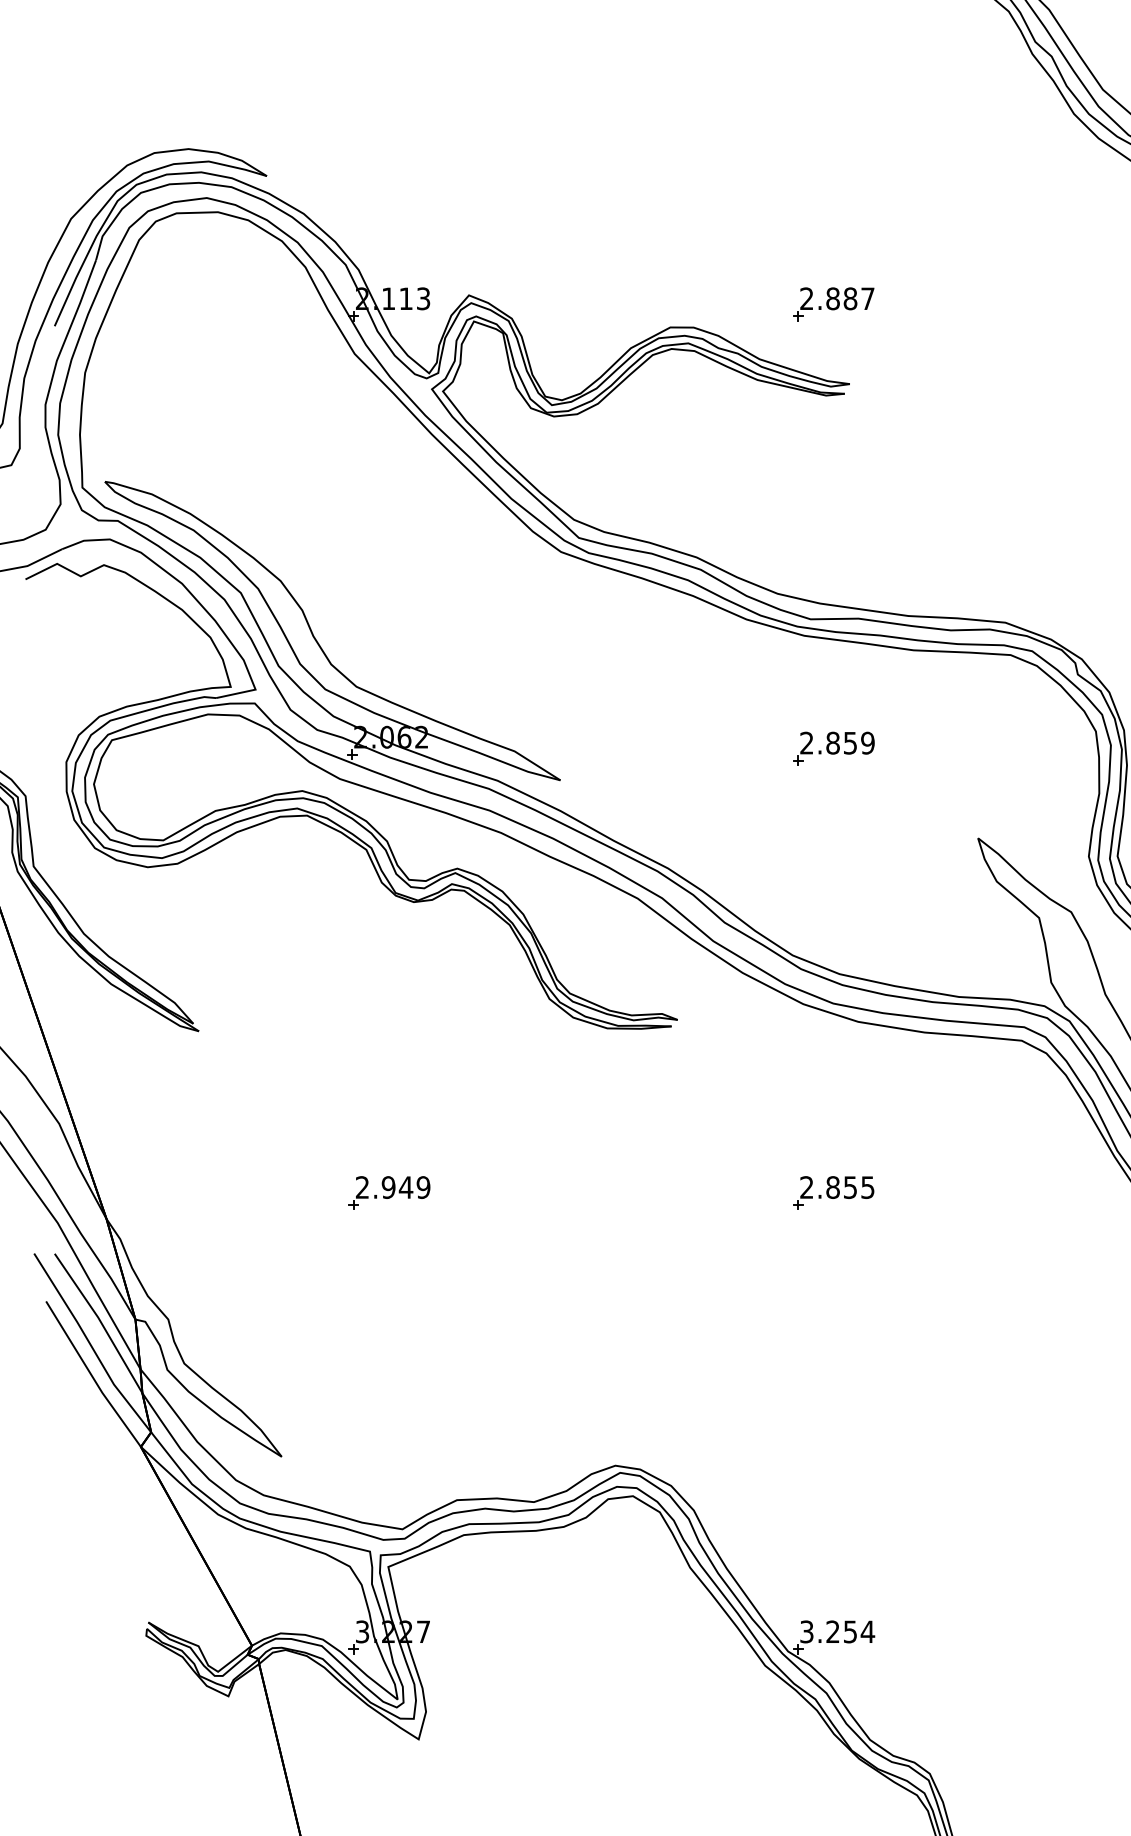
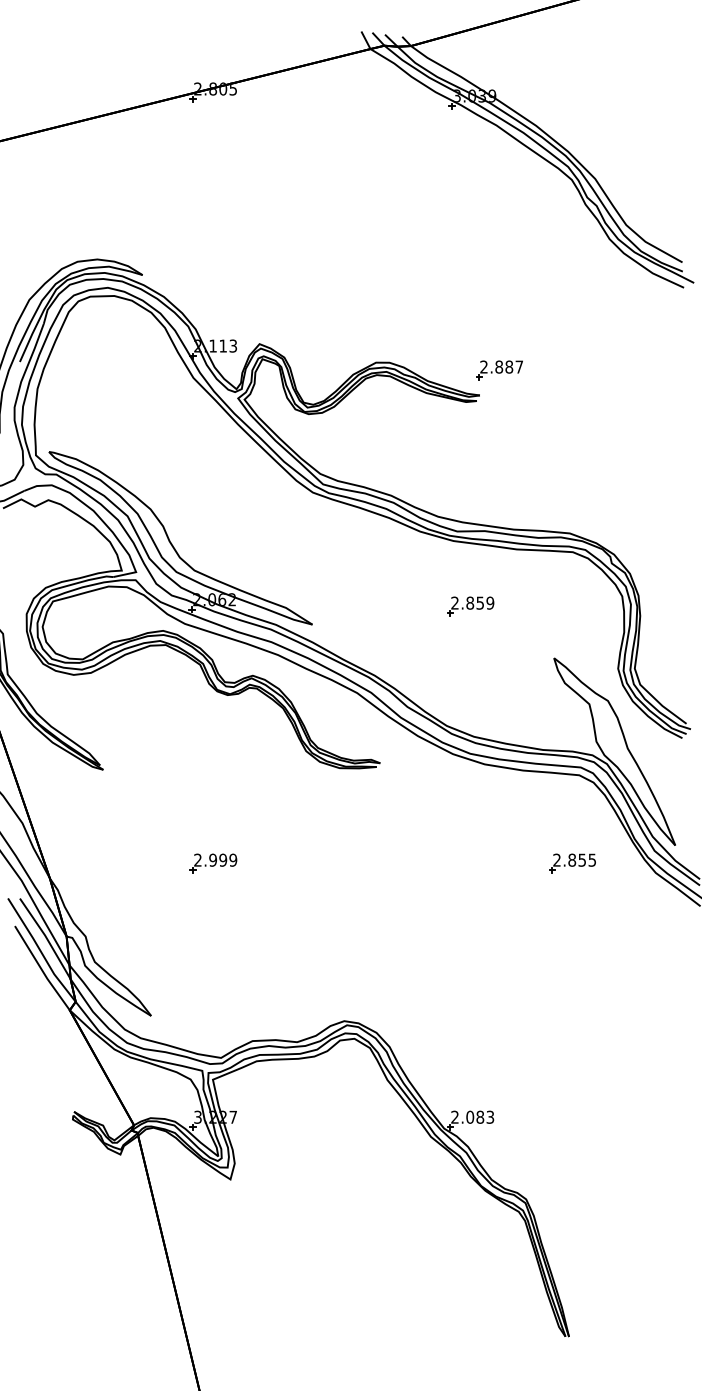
part: (833, 304) -> (499, 370), moved
text: (406, 1186) -> (223, 859), 2.949 -> 2.999
part: (833, 1193) -> (572, 863), moved
text: (837, 1630) -> (472, 1116), 3.254 -> 2.083

